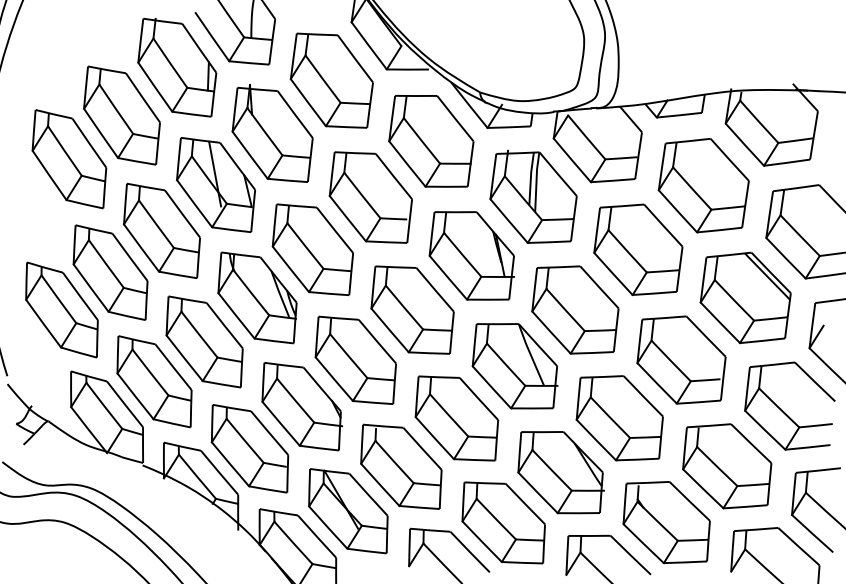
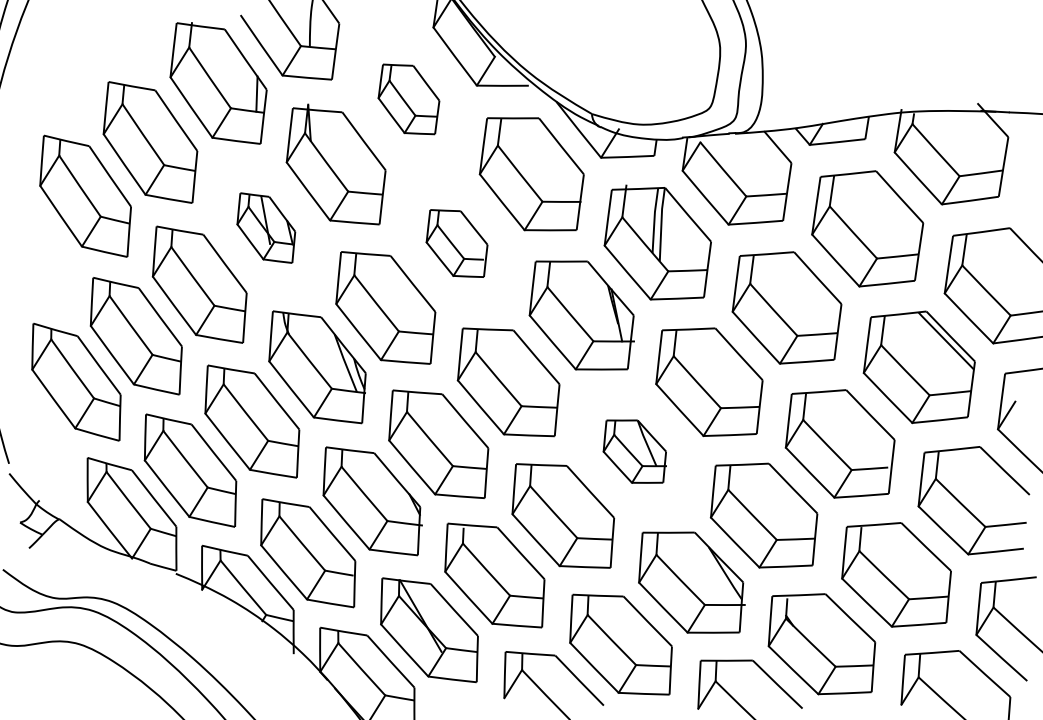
part: (331, 80) -> (408, 99), size x0.6
part: (215, 184) -> (265, 227), size x0.6
part: (370, 197) -> (456, 243), size x0.6
part: (514, 366) -> (634, 451), size x0.6

